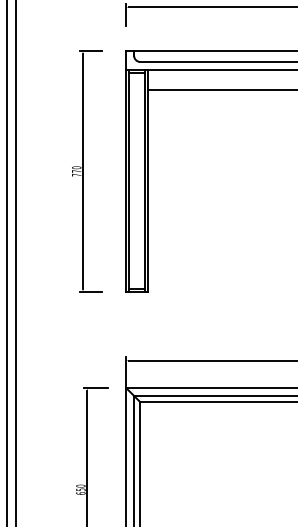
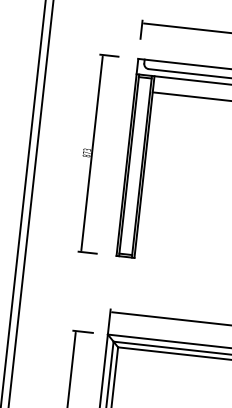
text: (76, 171) -> (86, 152), 770 -> 873

